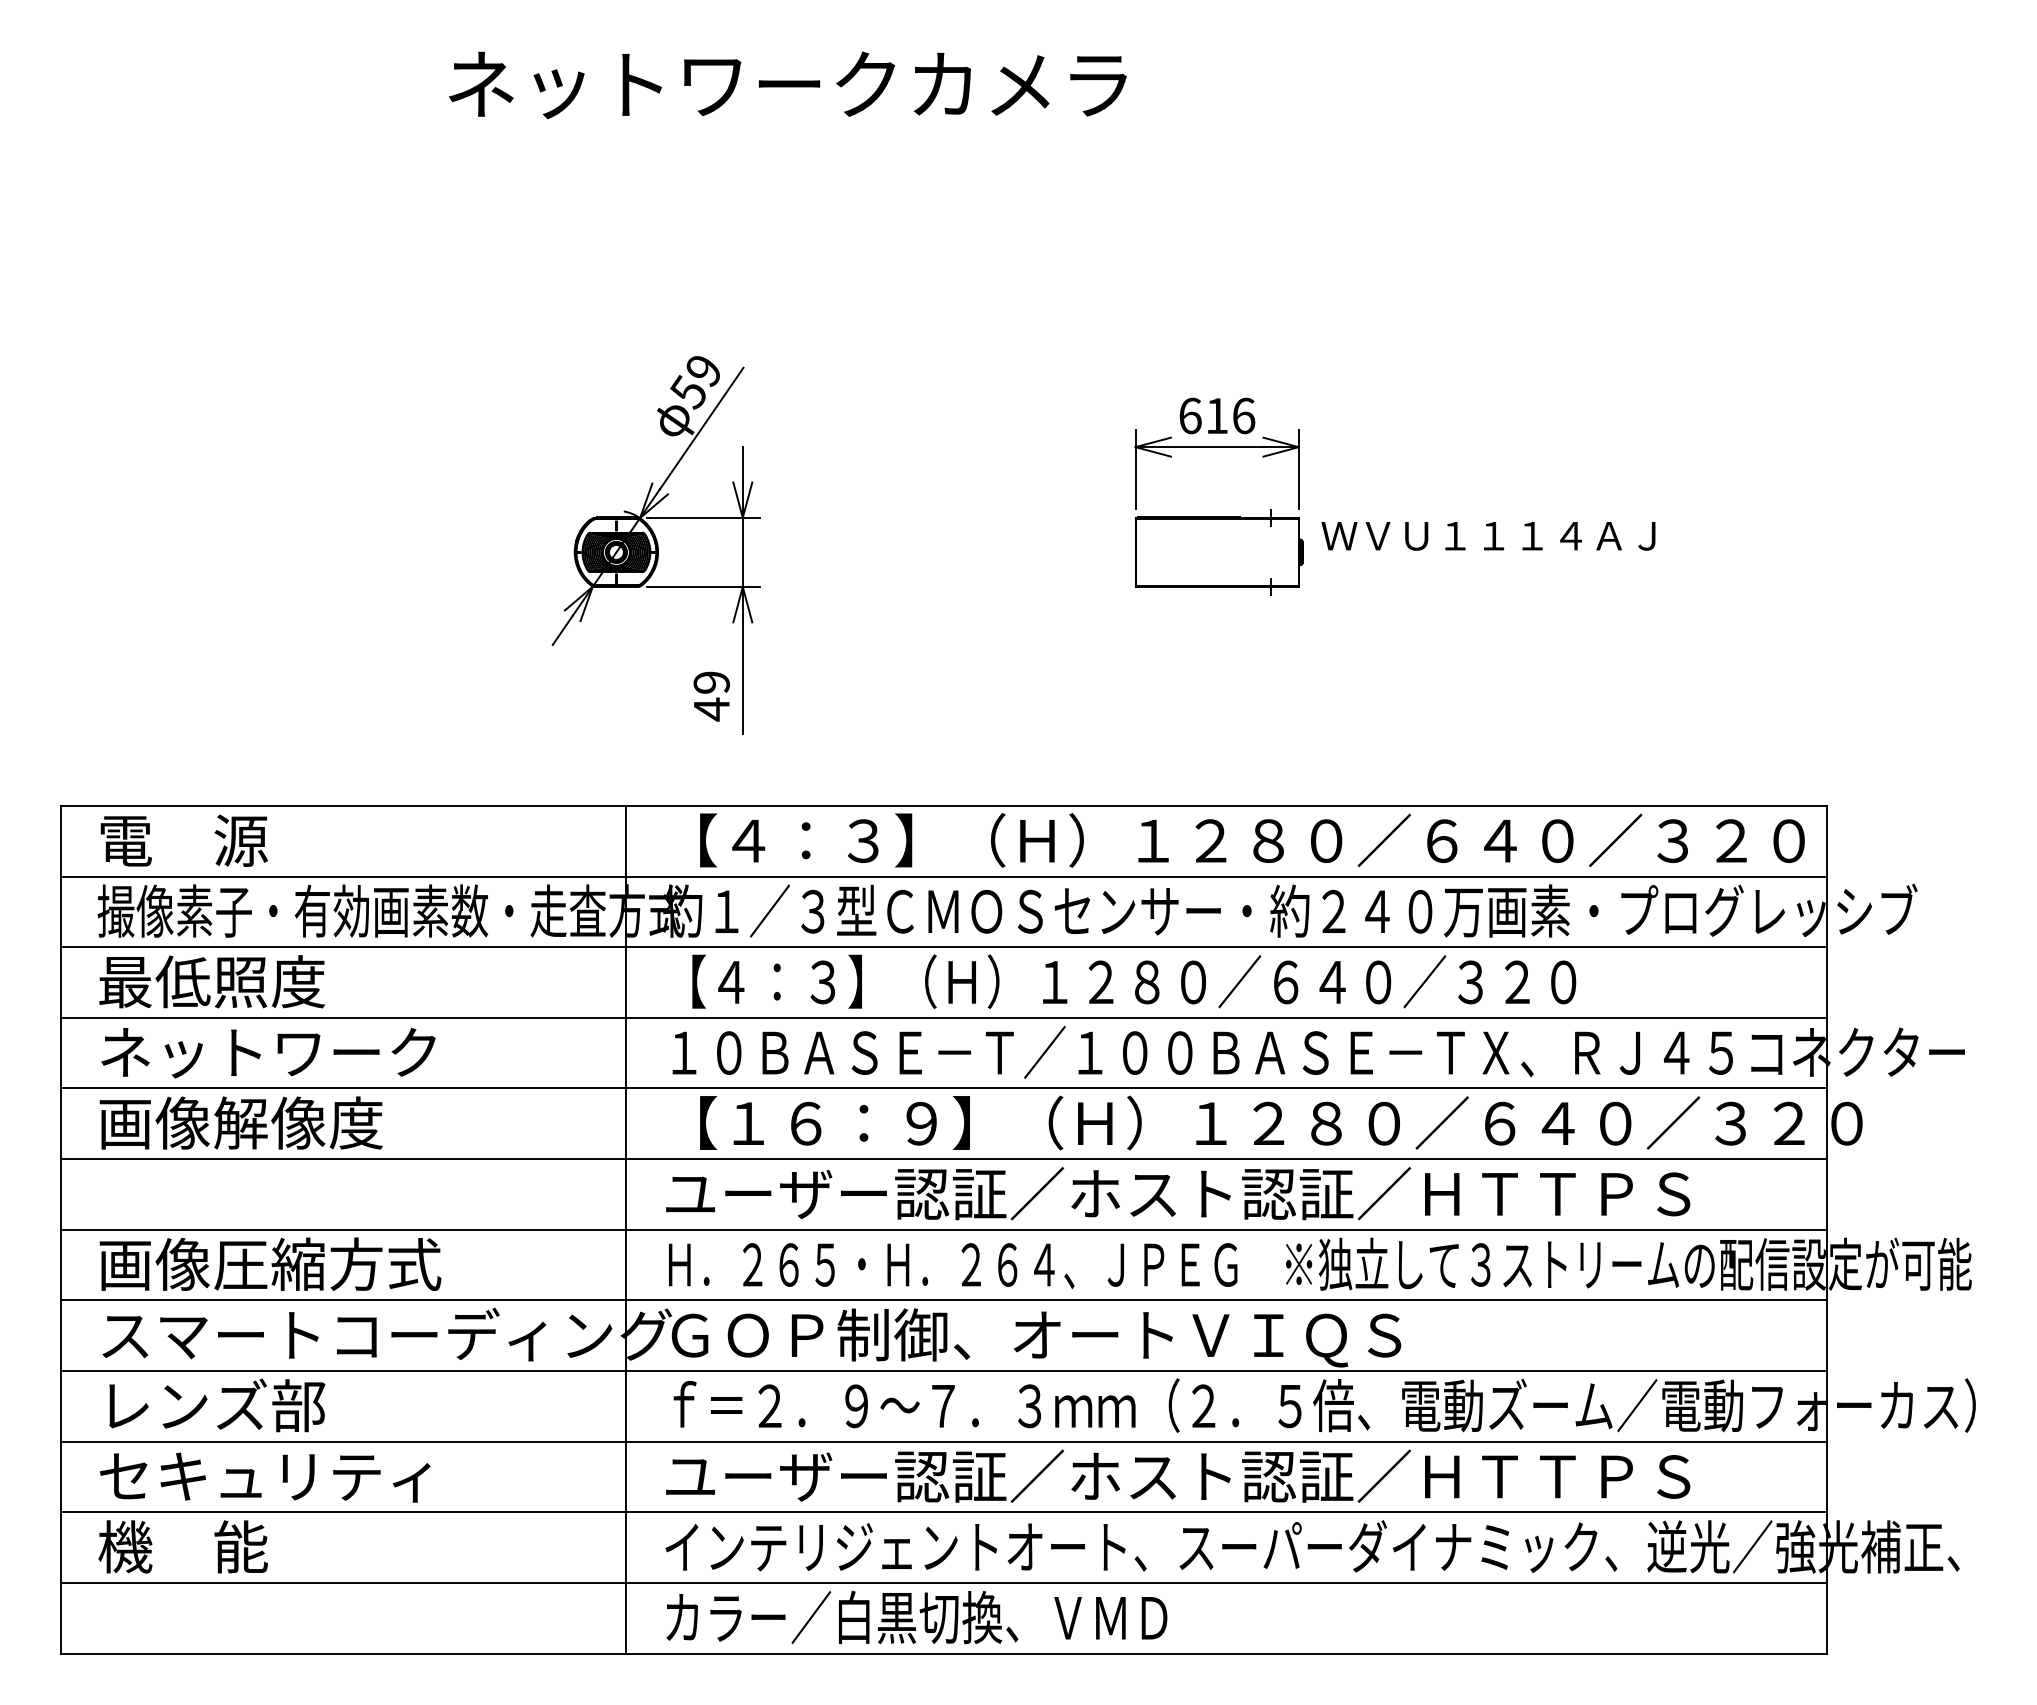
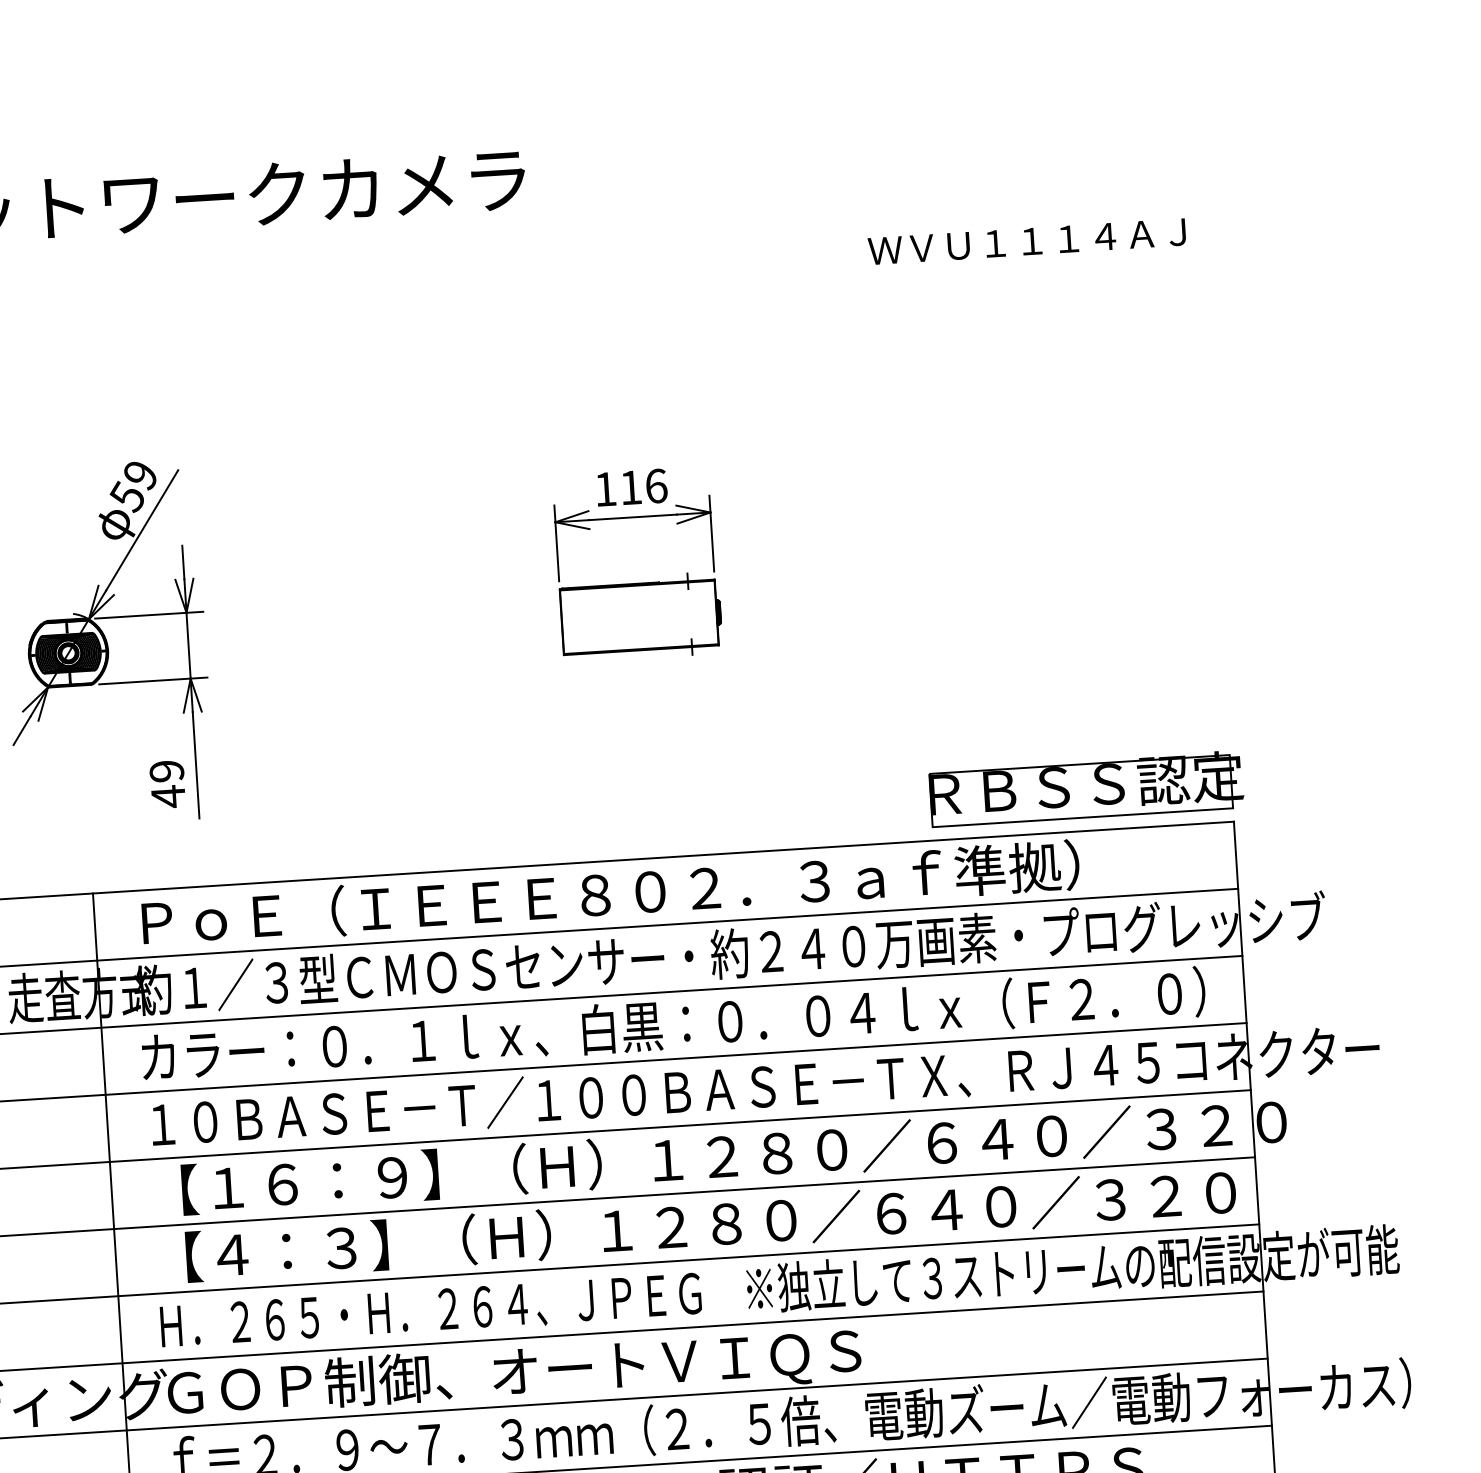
text: (1190, 415) -> (605, 488), 616 -> 116
text: (1488, 536) -> (1027, 242), moved
part: (1674, 761) -> (1086, 788), added
text: (1240, 840) -> (678, 889), 【４：３】（Ｈ）１２８０／６４０／３２０ -> ＰｏＥ（ＩＥＥＥ８０２．３ａｆ準拠）
text: (1226, 981) -> (673, 1024), 【４：３】（Ｈ）１２８０／６４０／３２０ -> カラー：０．１ｌｘ、白黒：０．０４ｌｘ（Ｆ２．０）
text: (1235, 1193) -> (694, 1225), ユーザー認証／ホスト認証／ＨＴＴＰＳ -> 【４：３】（Ｈ）１２８０／６４０／３２０

